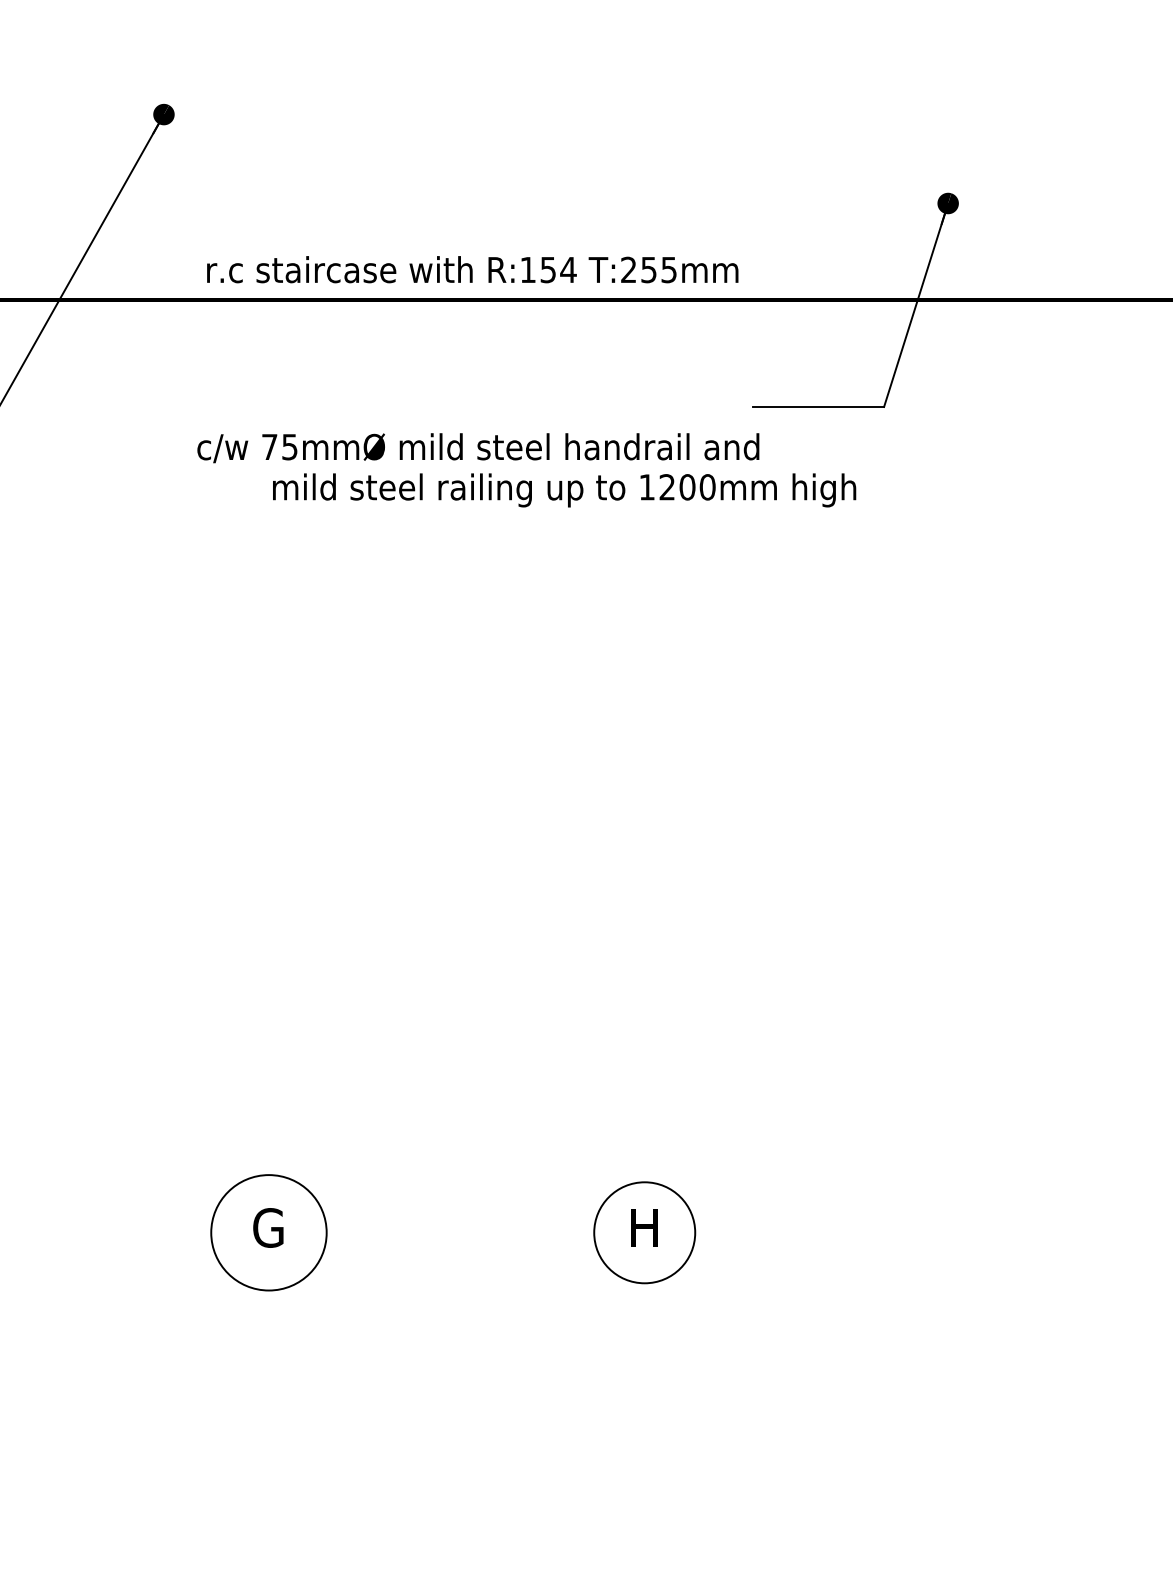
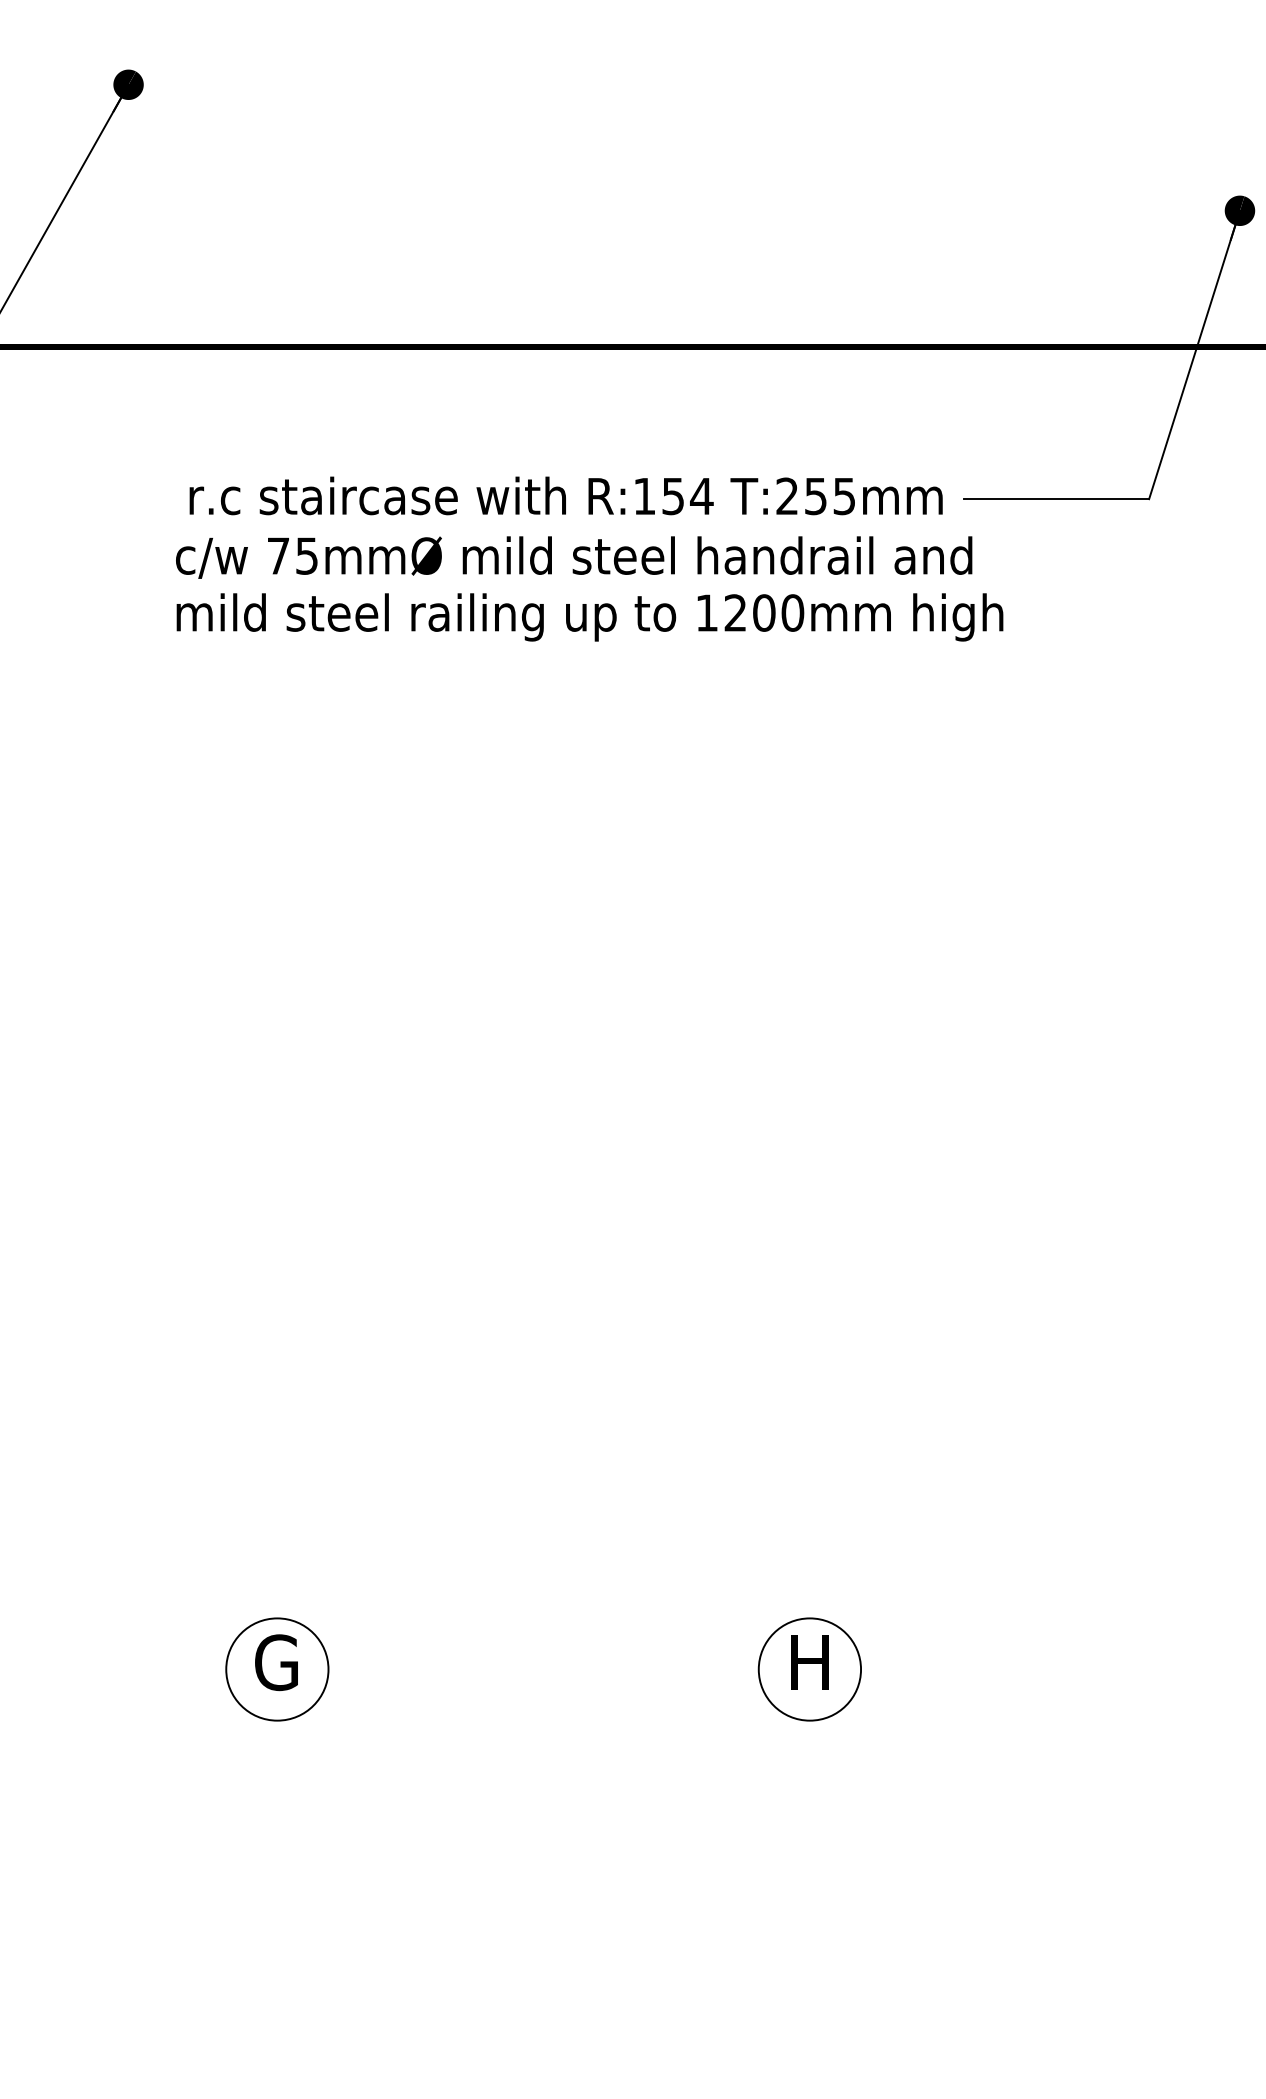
text: (472, 269) -> (565, 495), moved
text: (564, 490) -> (589, 617), moved
circle: (268, 1232) -> (276, 1669), size x0.62
circle: (644, 1232) -> (809, 1669), size x0.71

